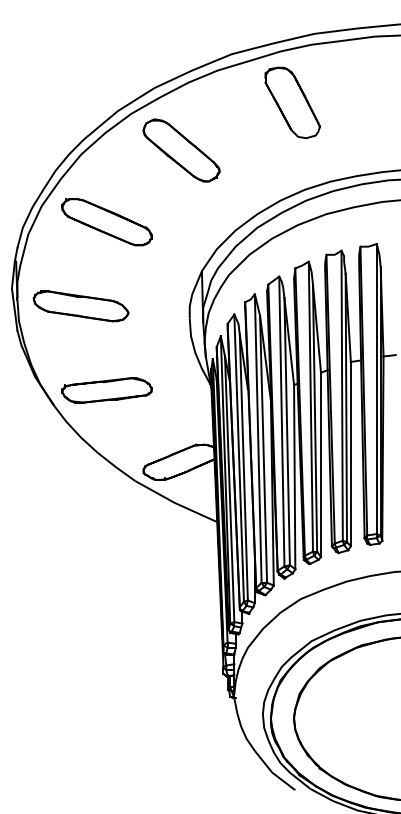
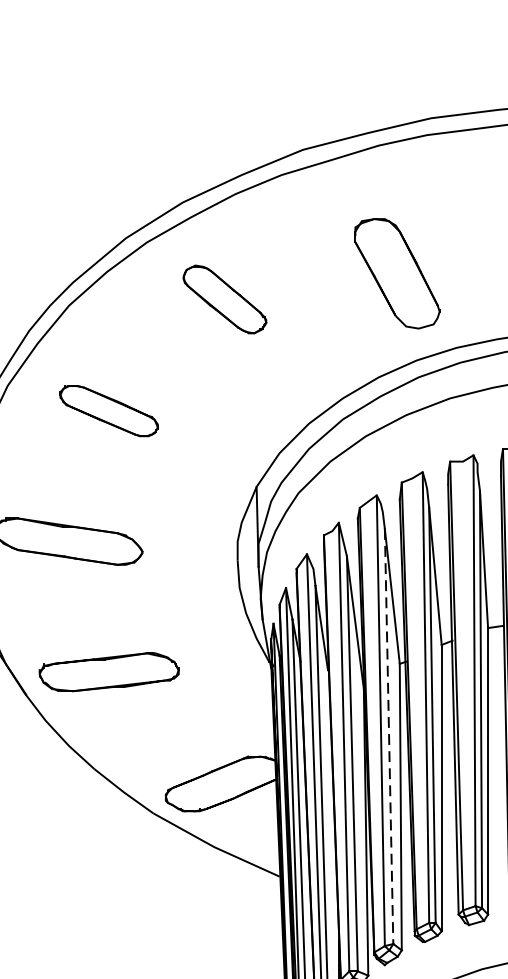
part: (292, 102) -> (397, 273), moved
part: (181, 150) -> (224, 299), size x0.7
part: (106, 222) -> (108, 411), size x0.7
line: (287, 431) -> (389, 736), solid -> dashed

